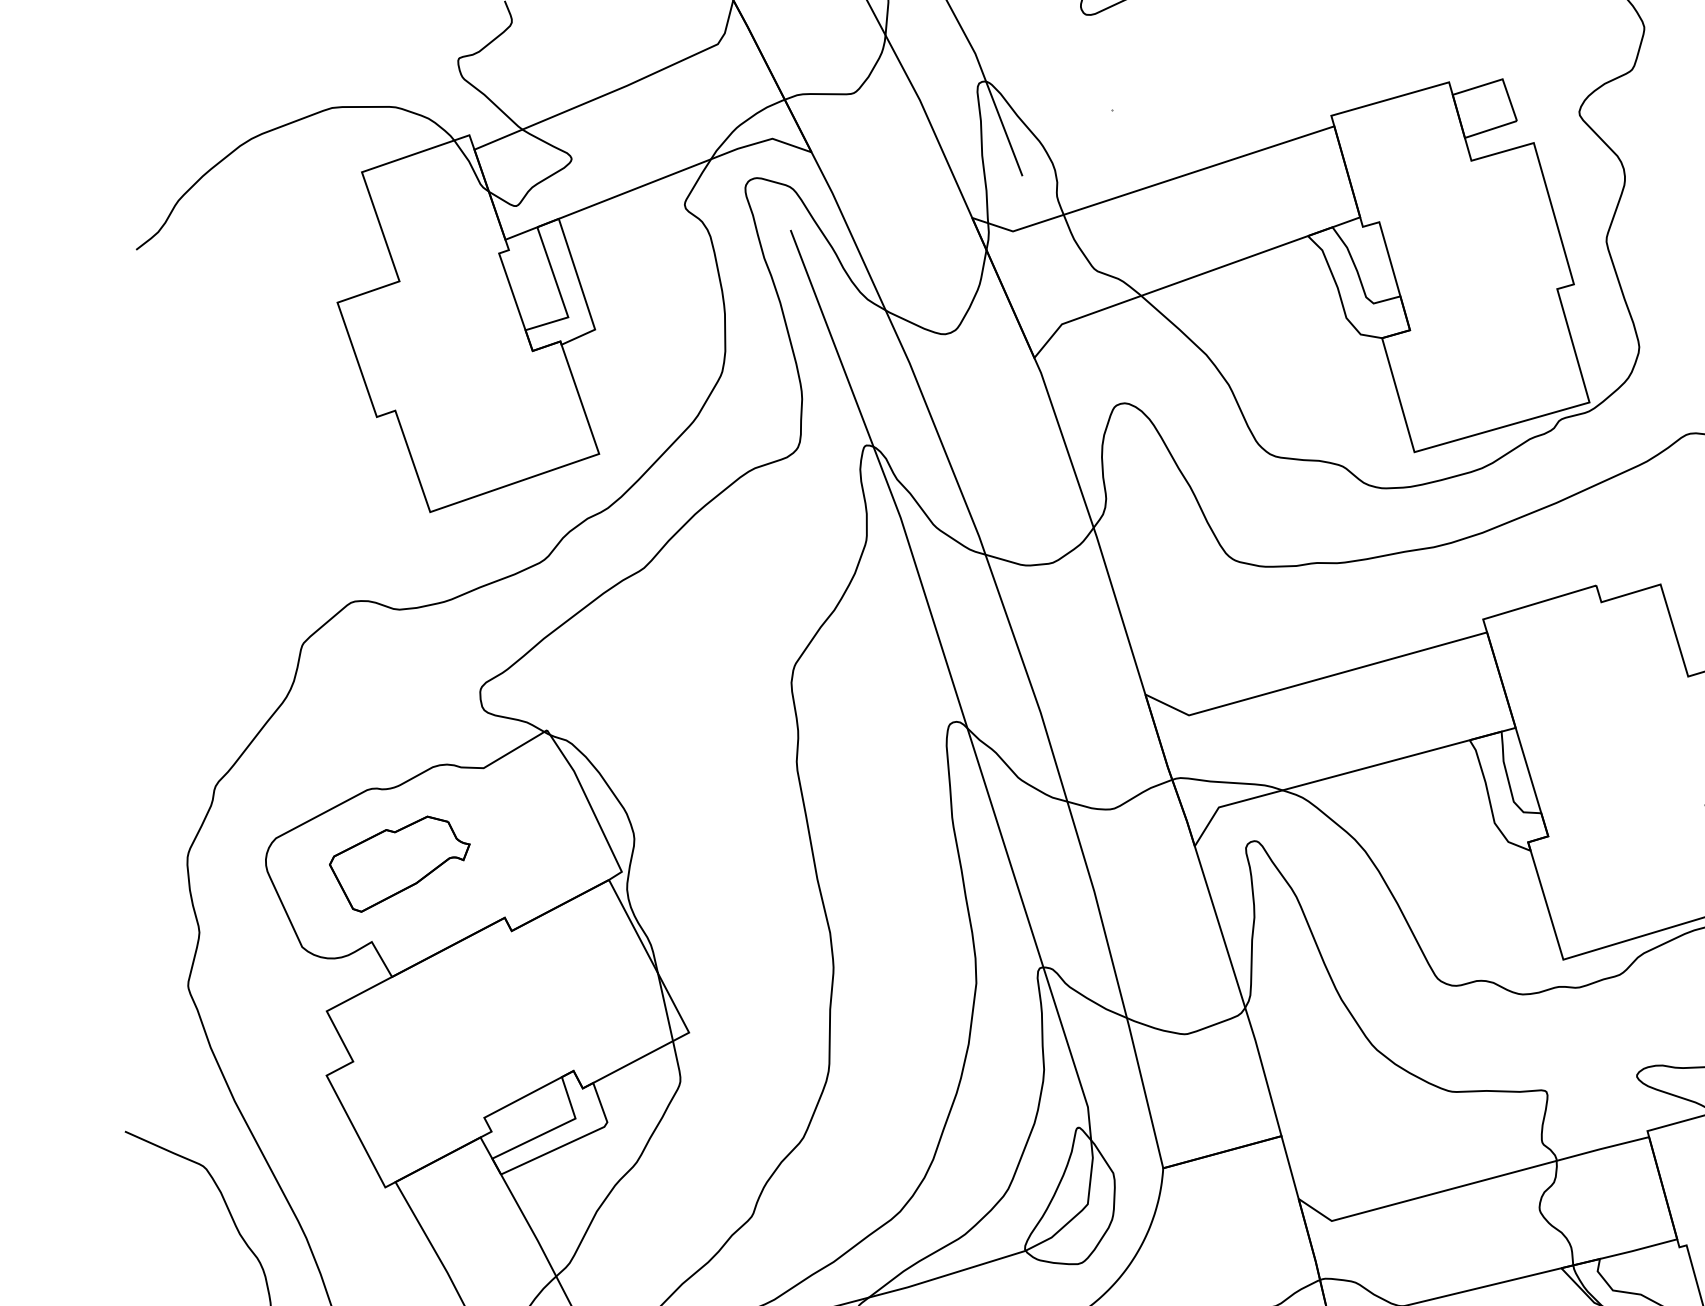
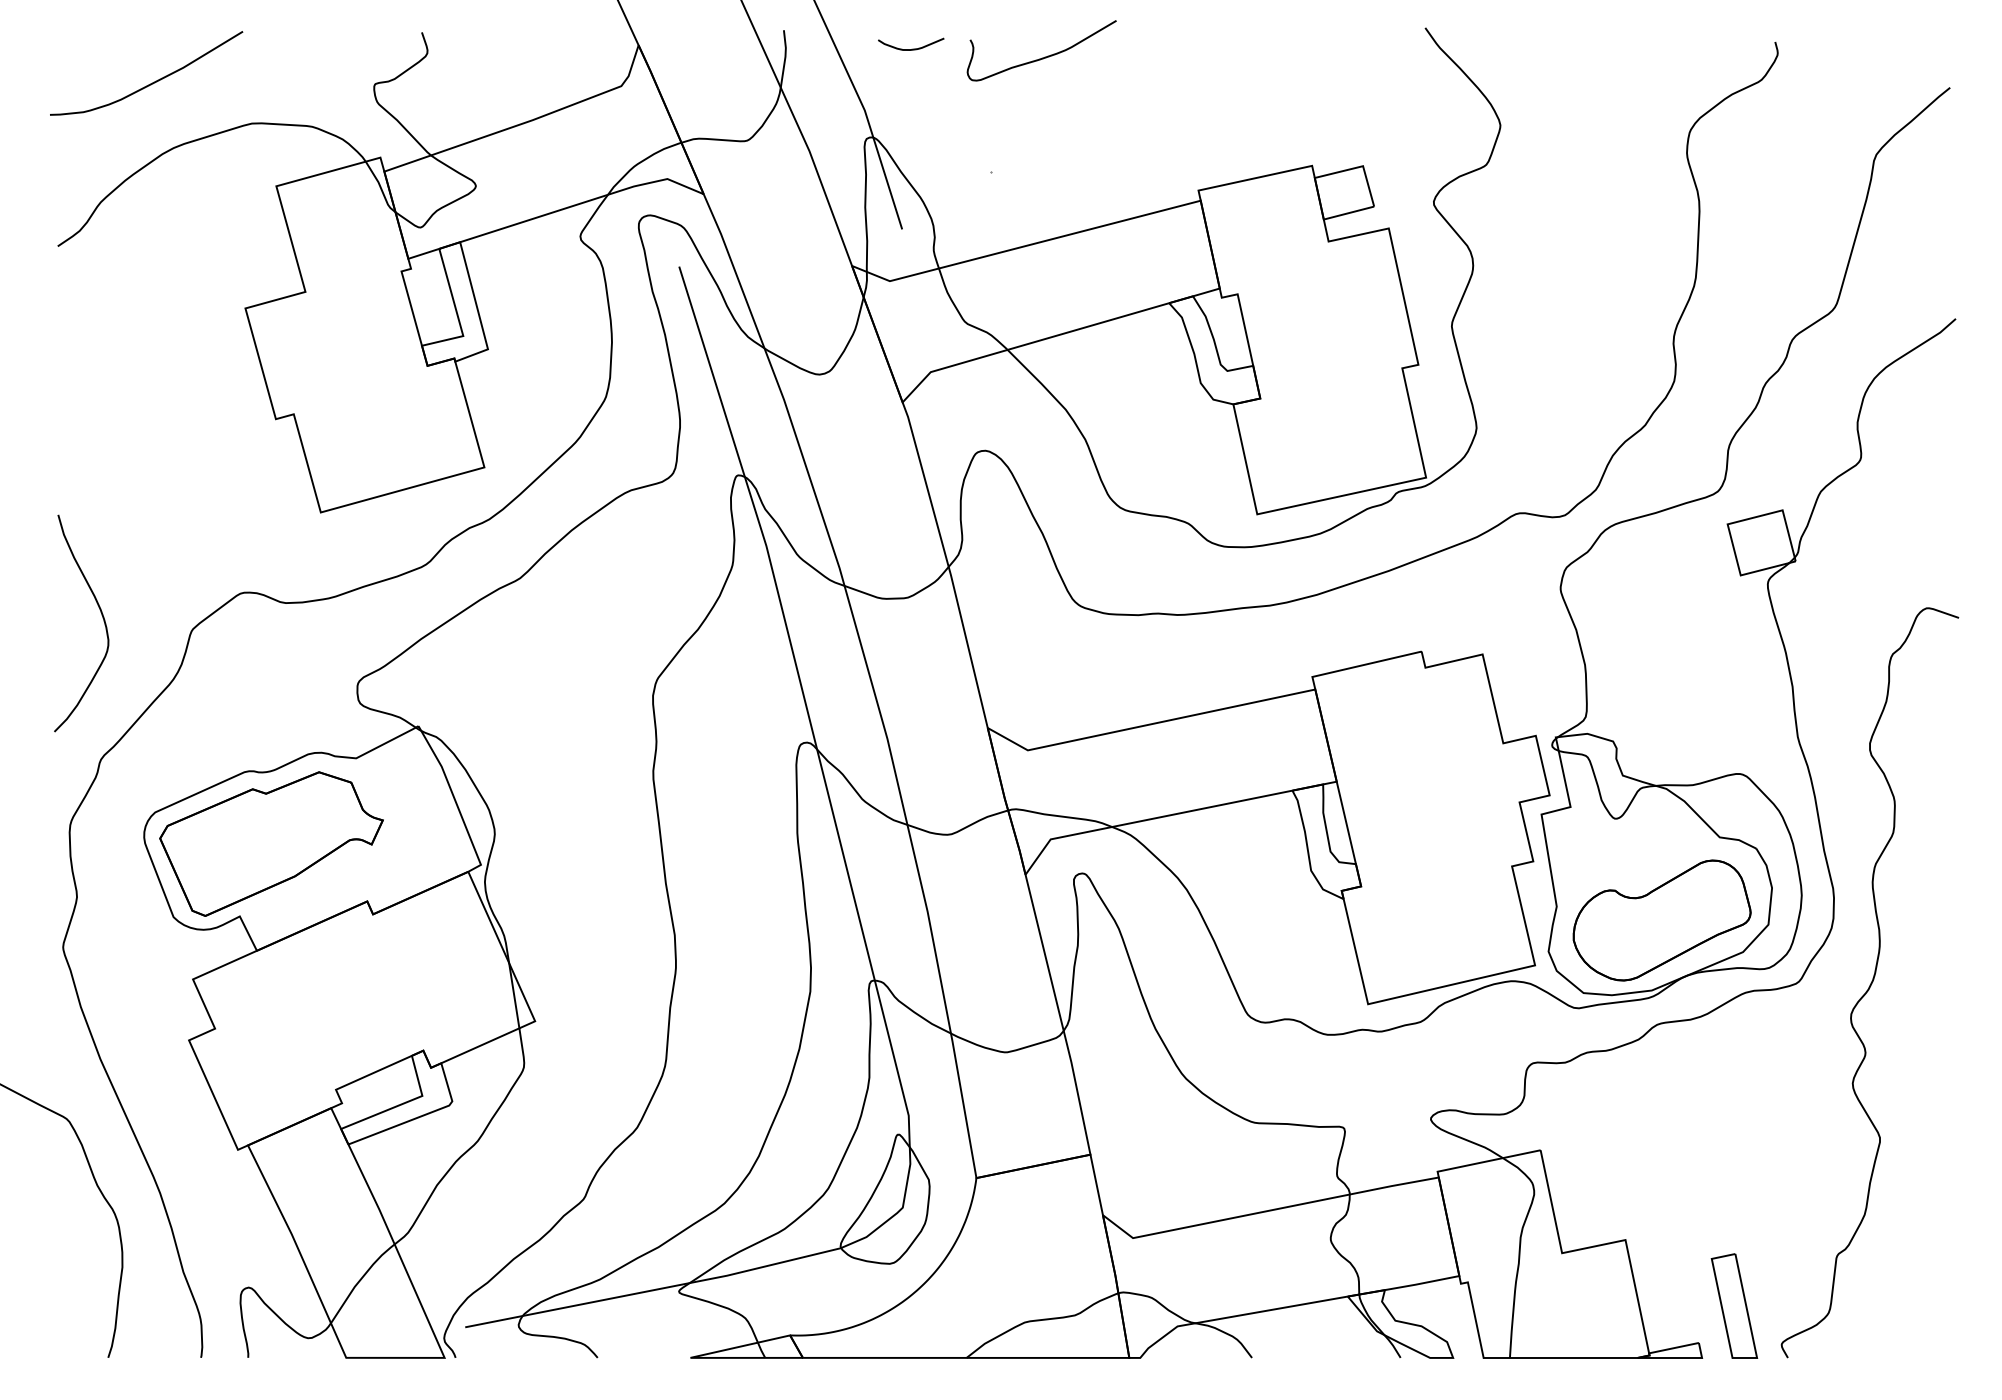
curve: (222, 72) -> (150, 83), added
curve: (206, 634) -> (101, 615), added
part: (400, 863) -> (271, 843), size x1.67

